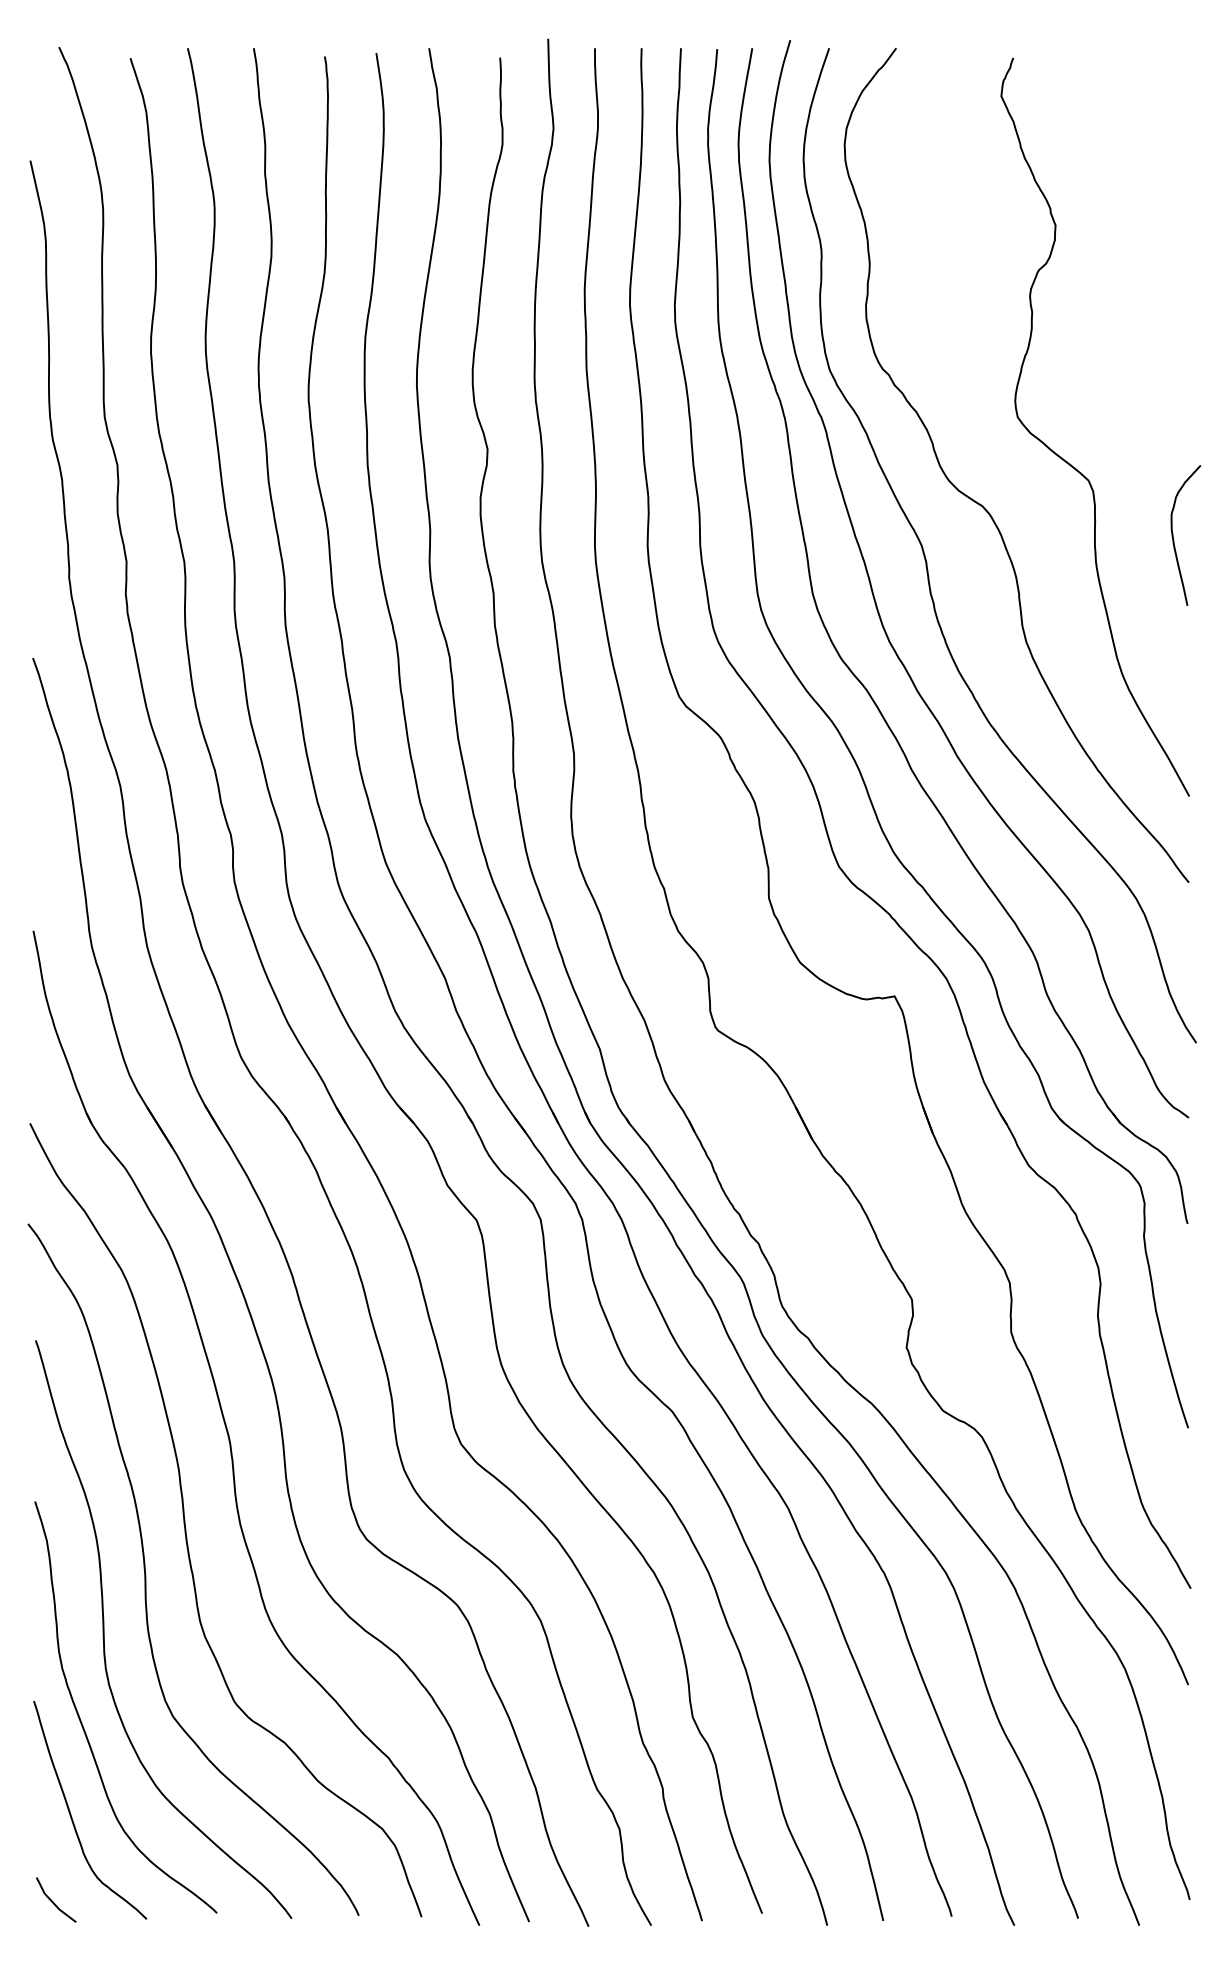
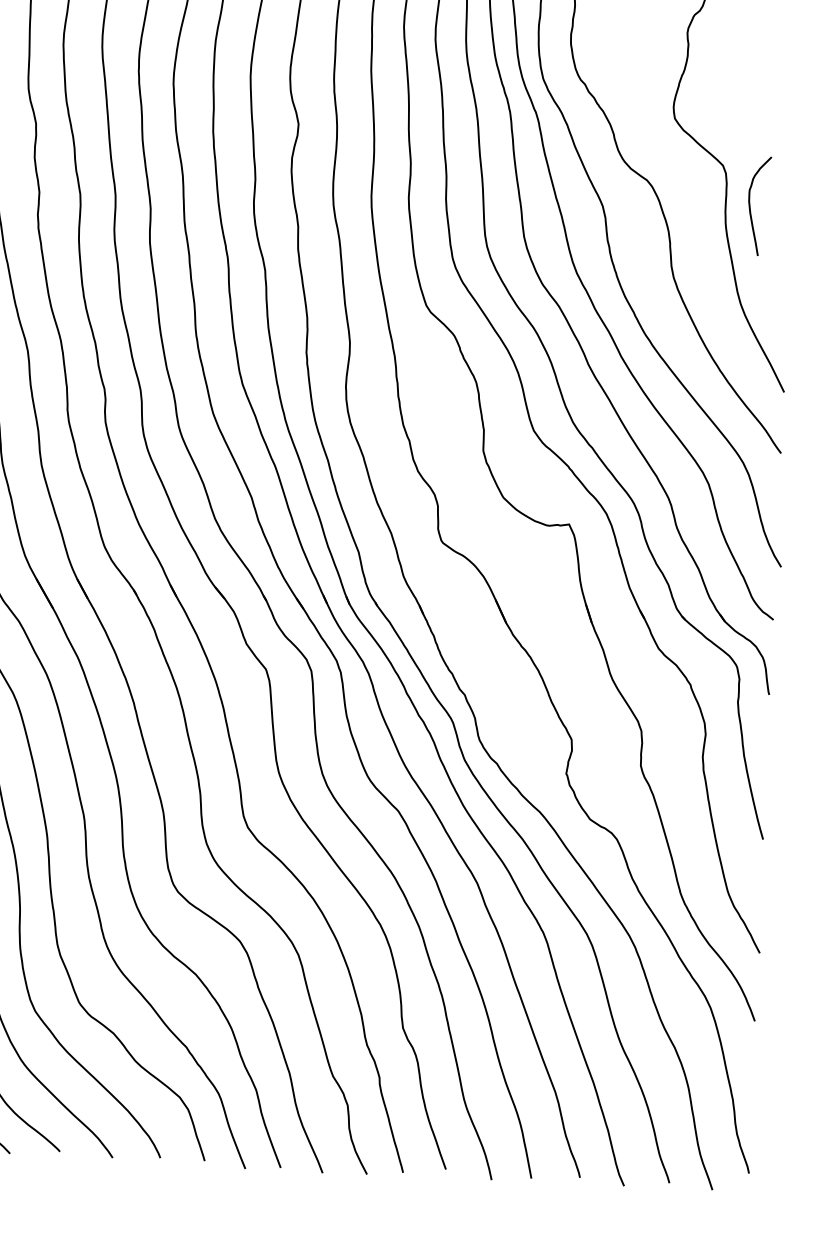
curve: (1174, 539) -> (750, 208), moved

